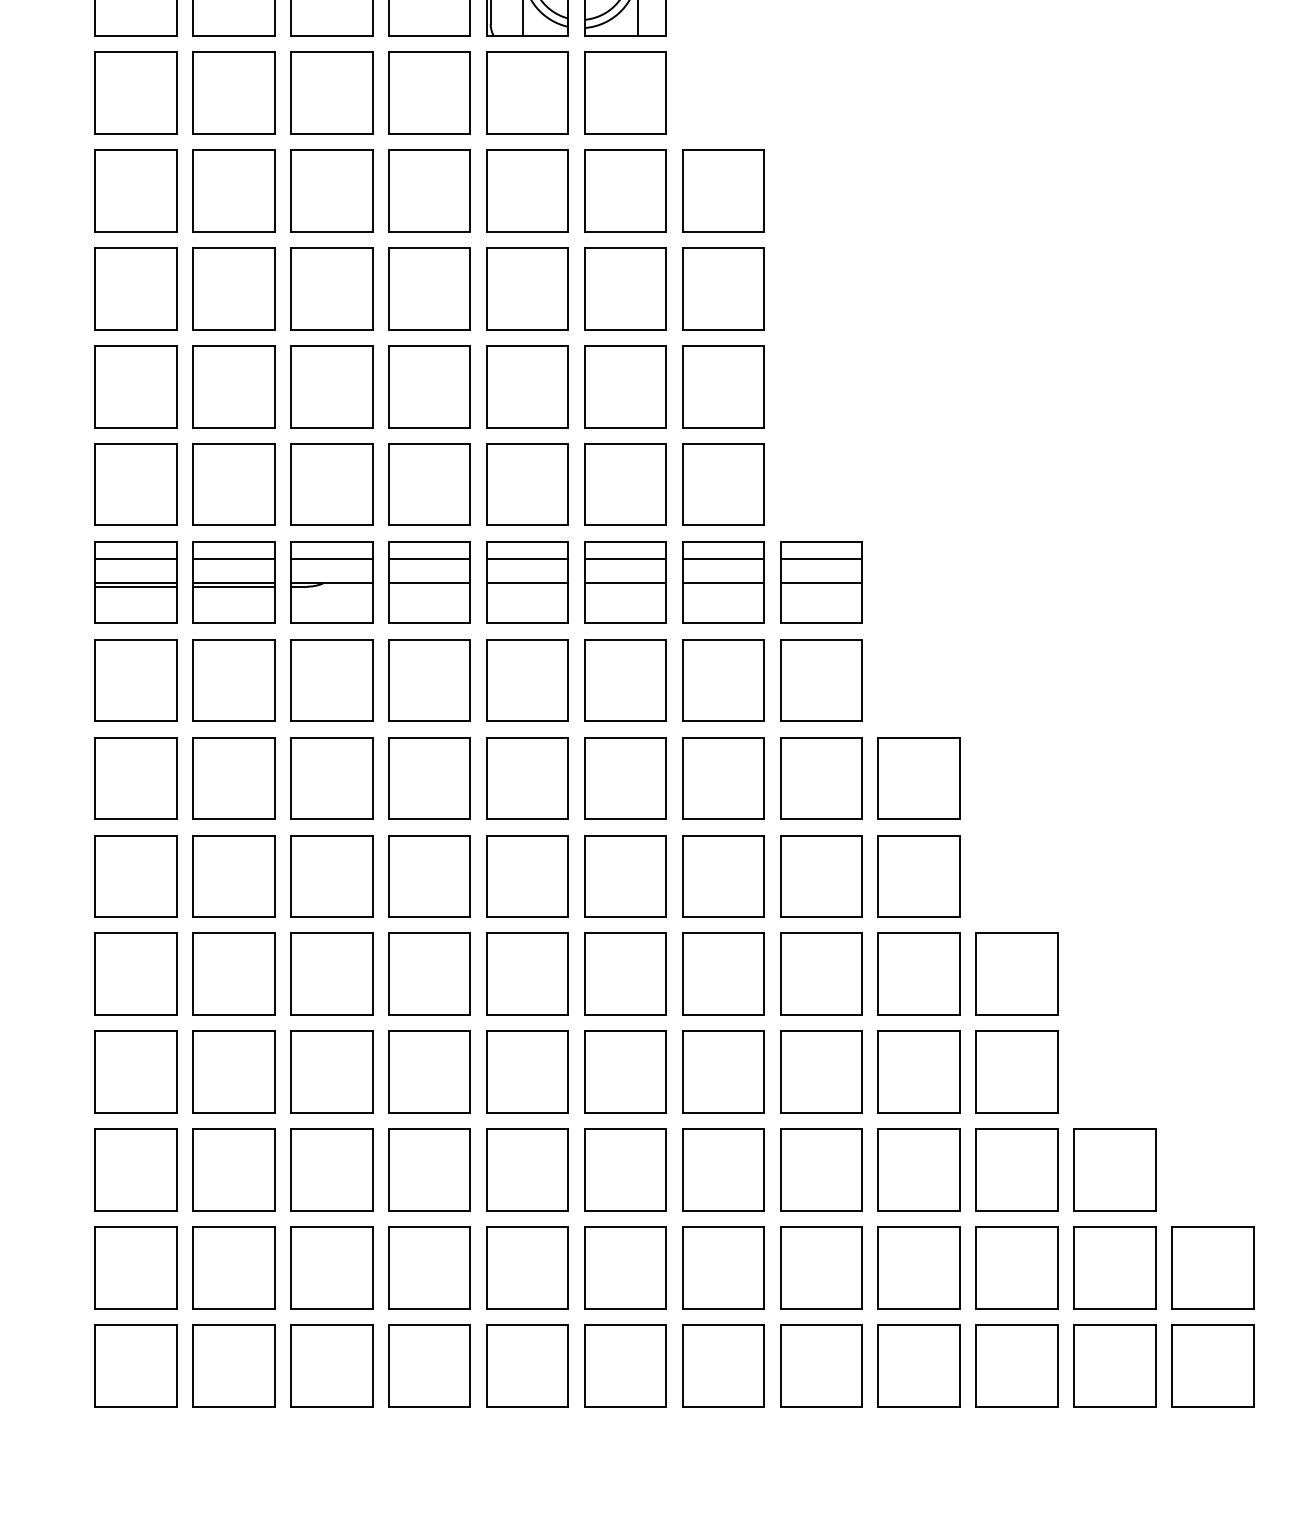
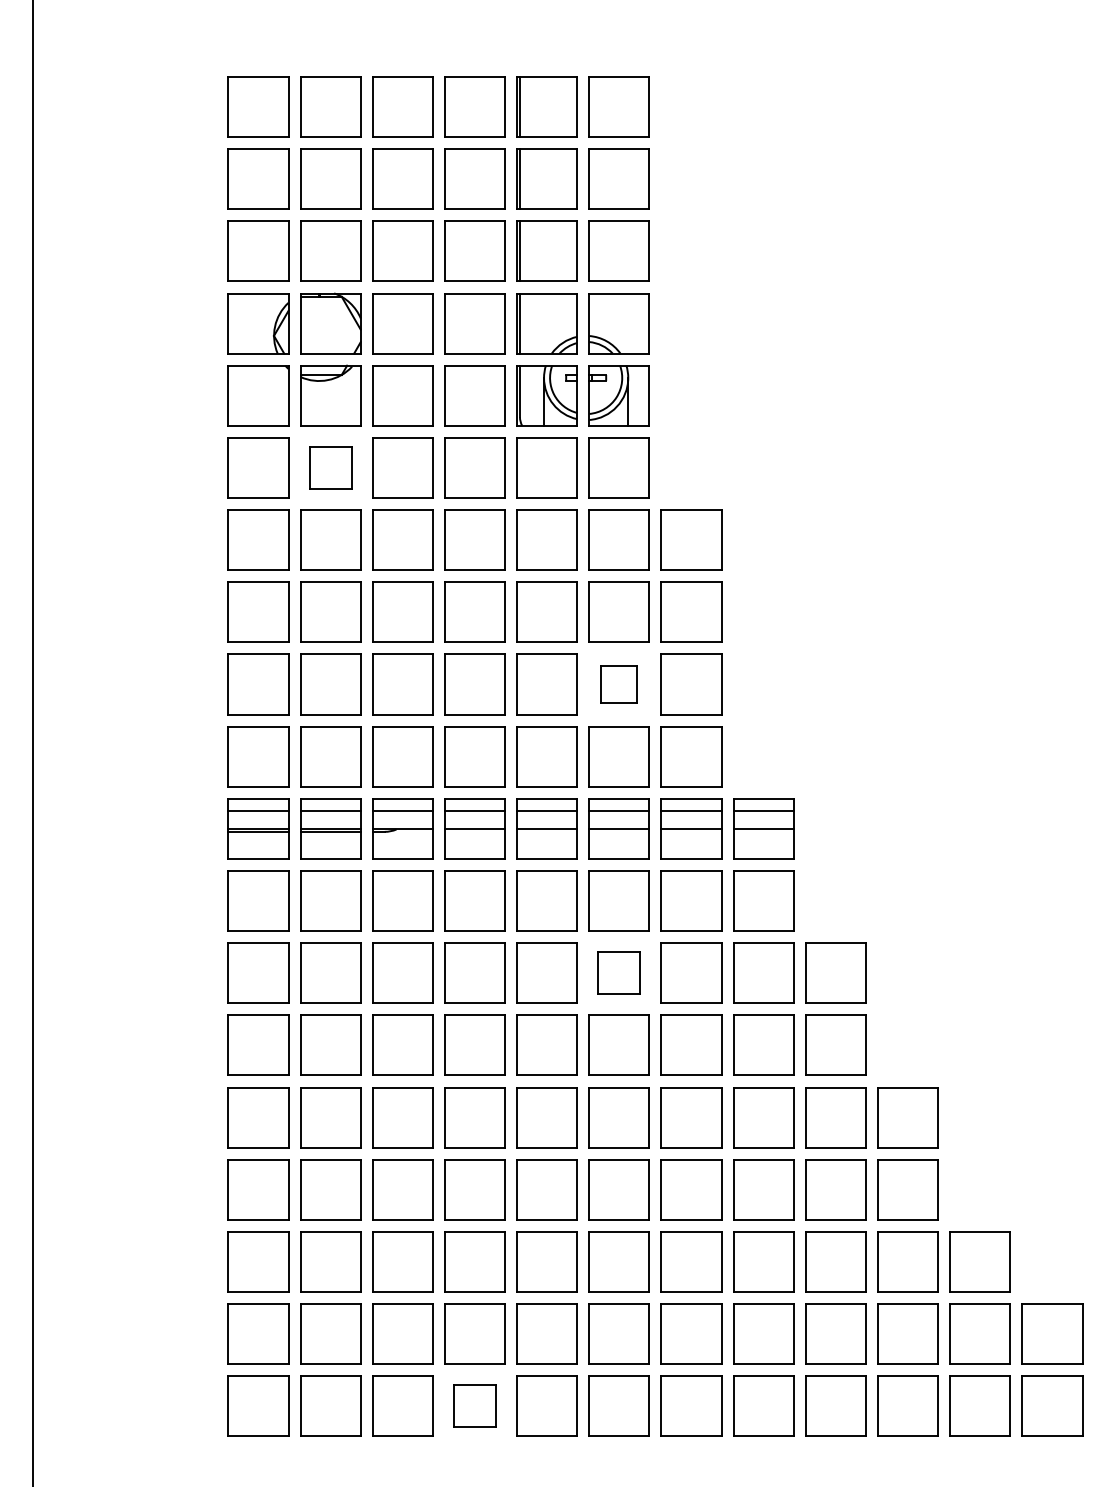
part: (233, 92) -> (330, 467), size x0.7
part: (624, 386) -> (618, 684), size x0.6
part: (624, 777) -> (618, 972), size x0.7
part: (429, 1364) -> (474, 1405), size x0.7

